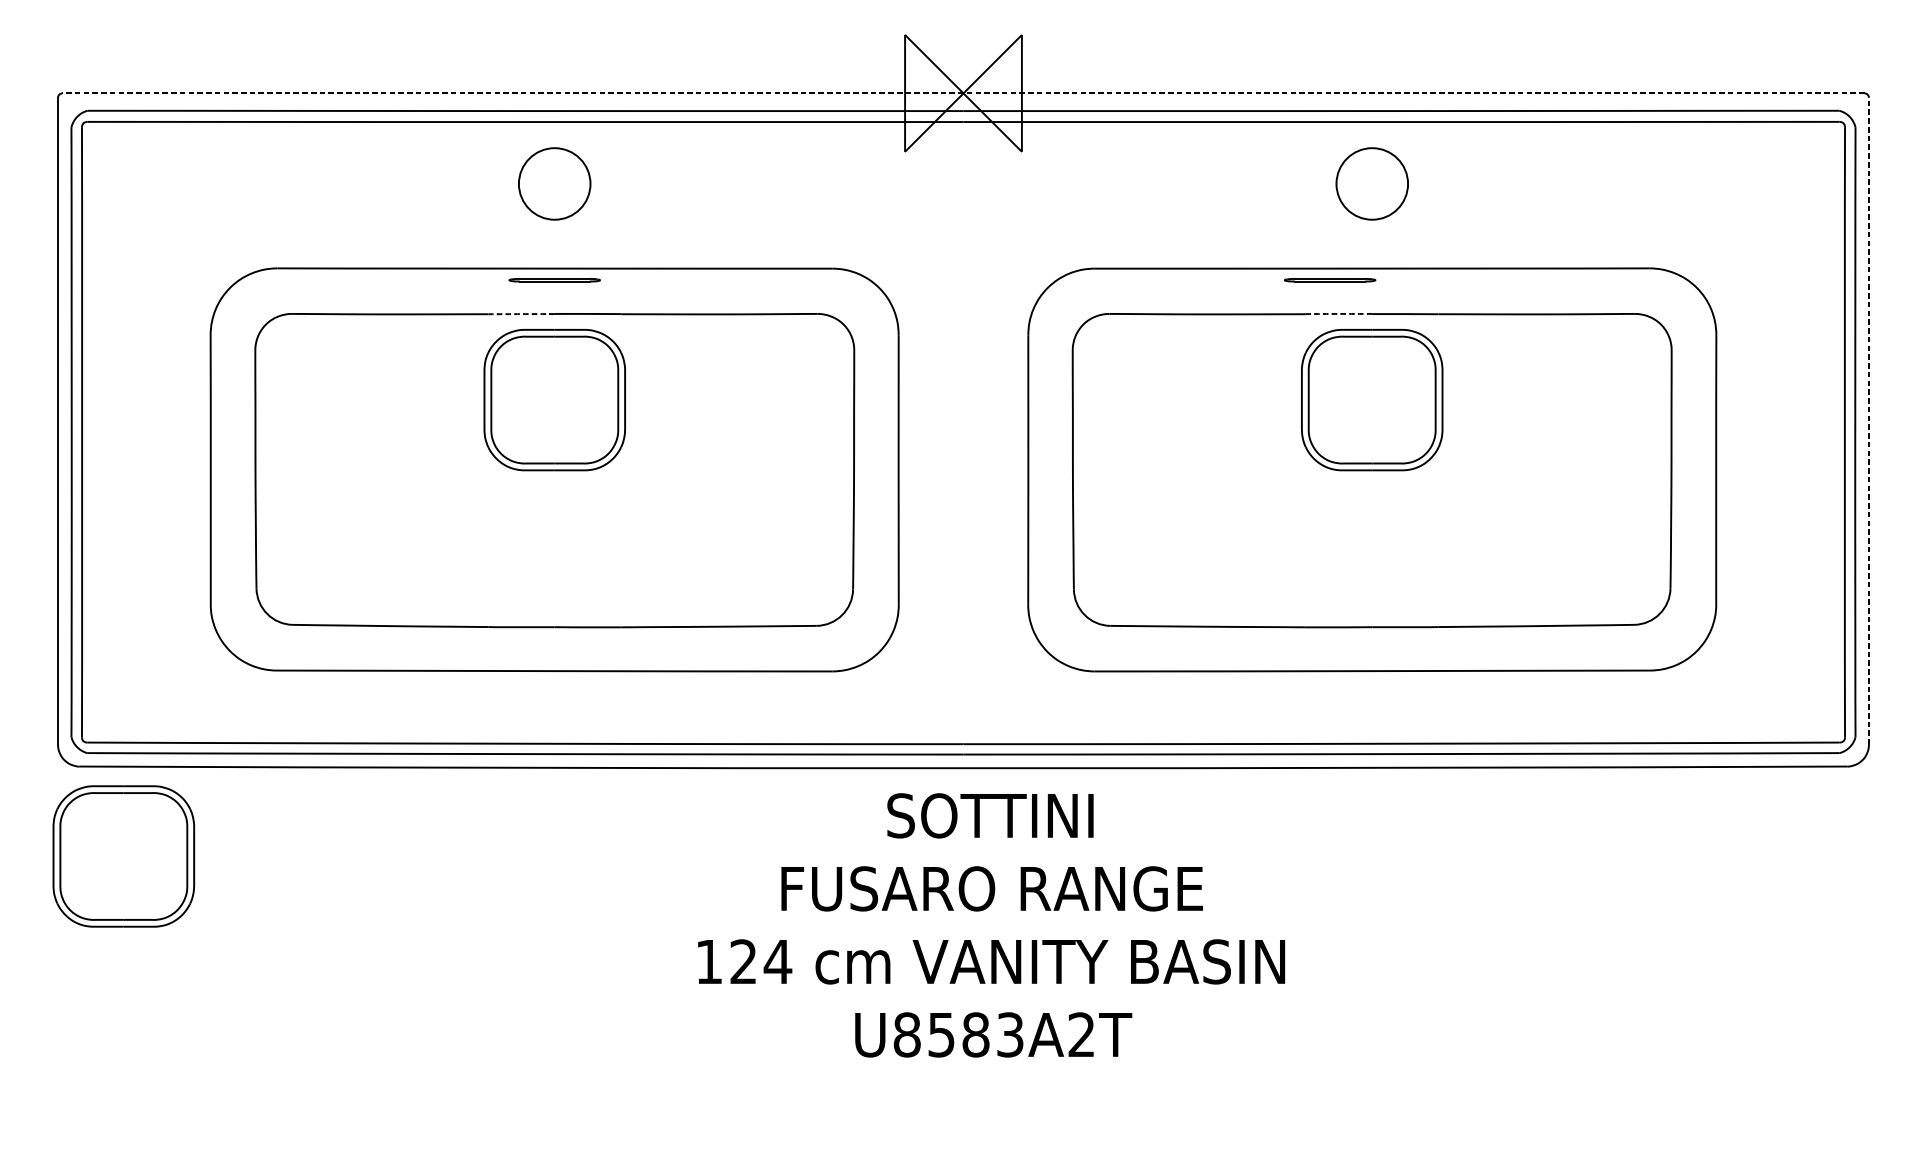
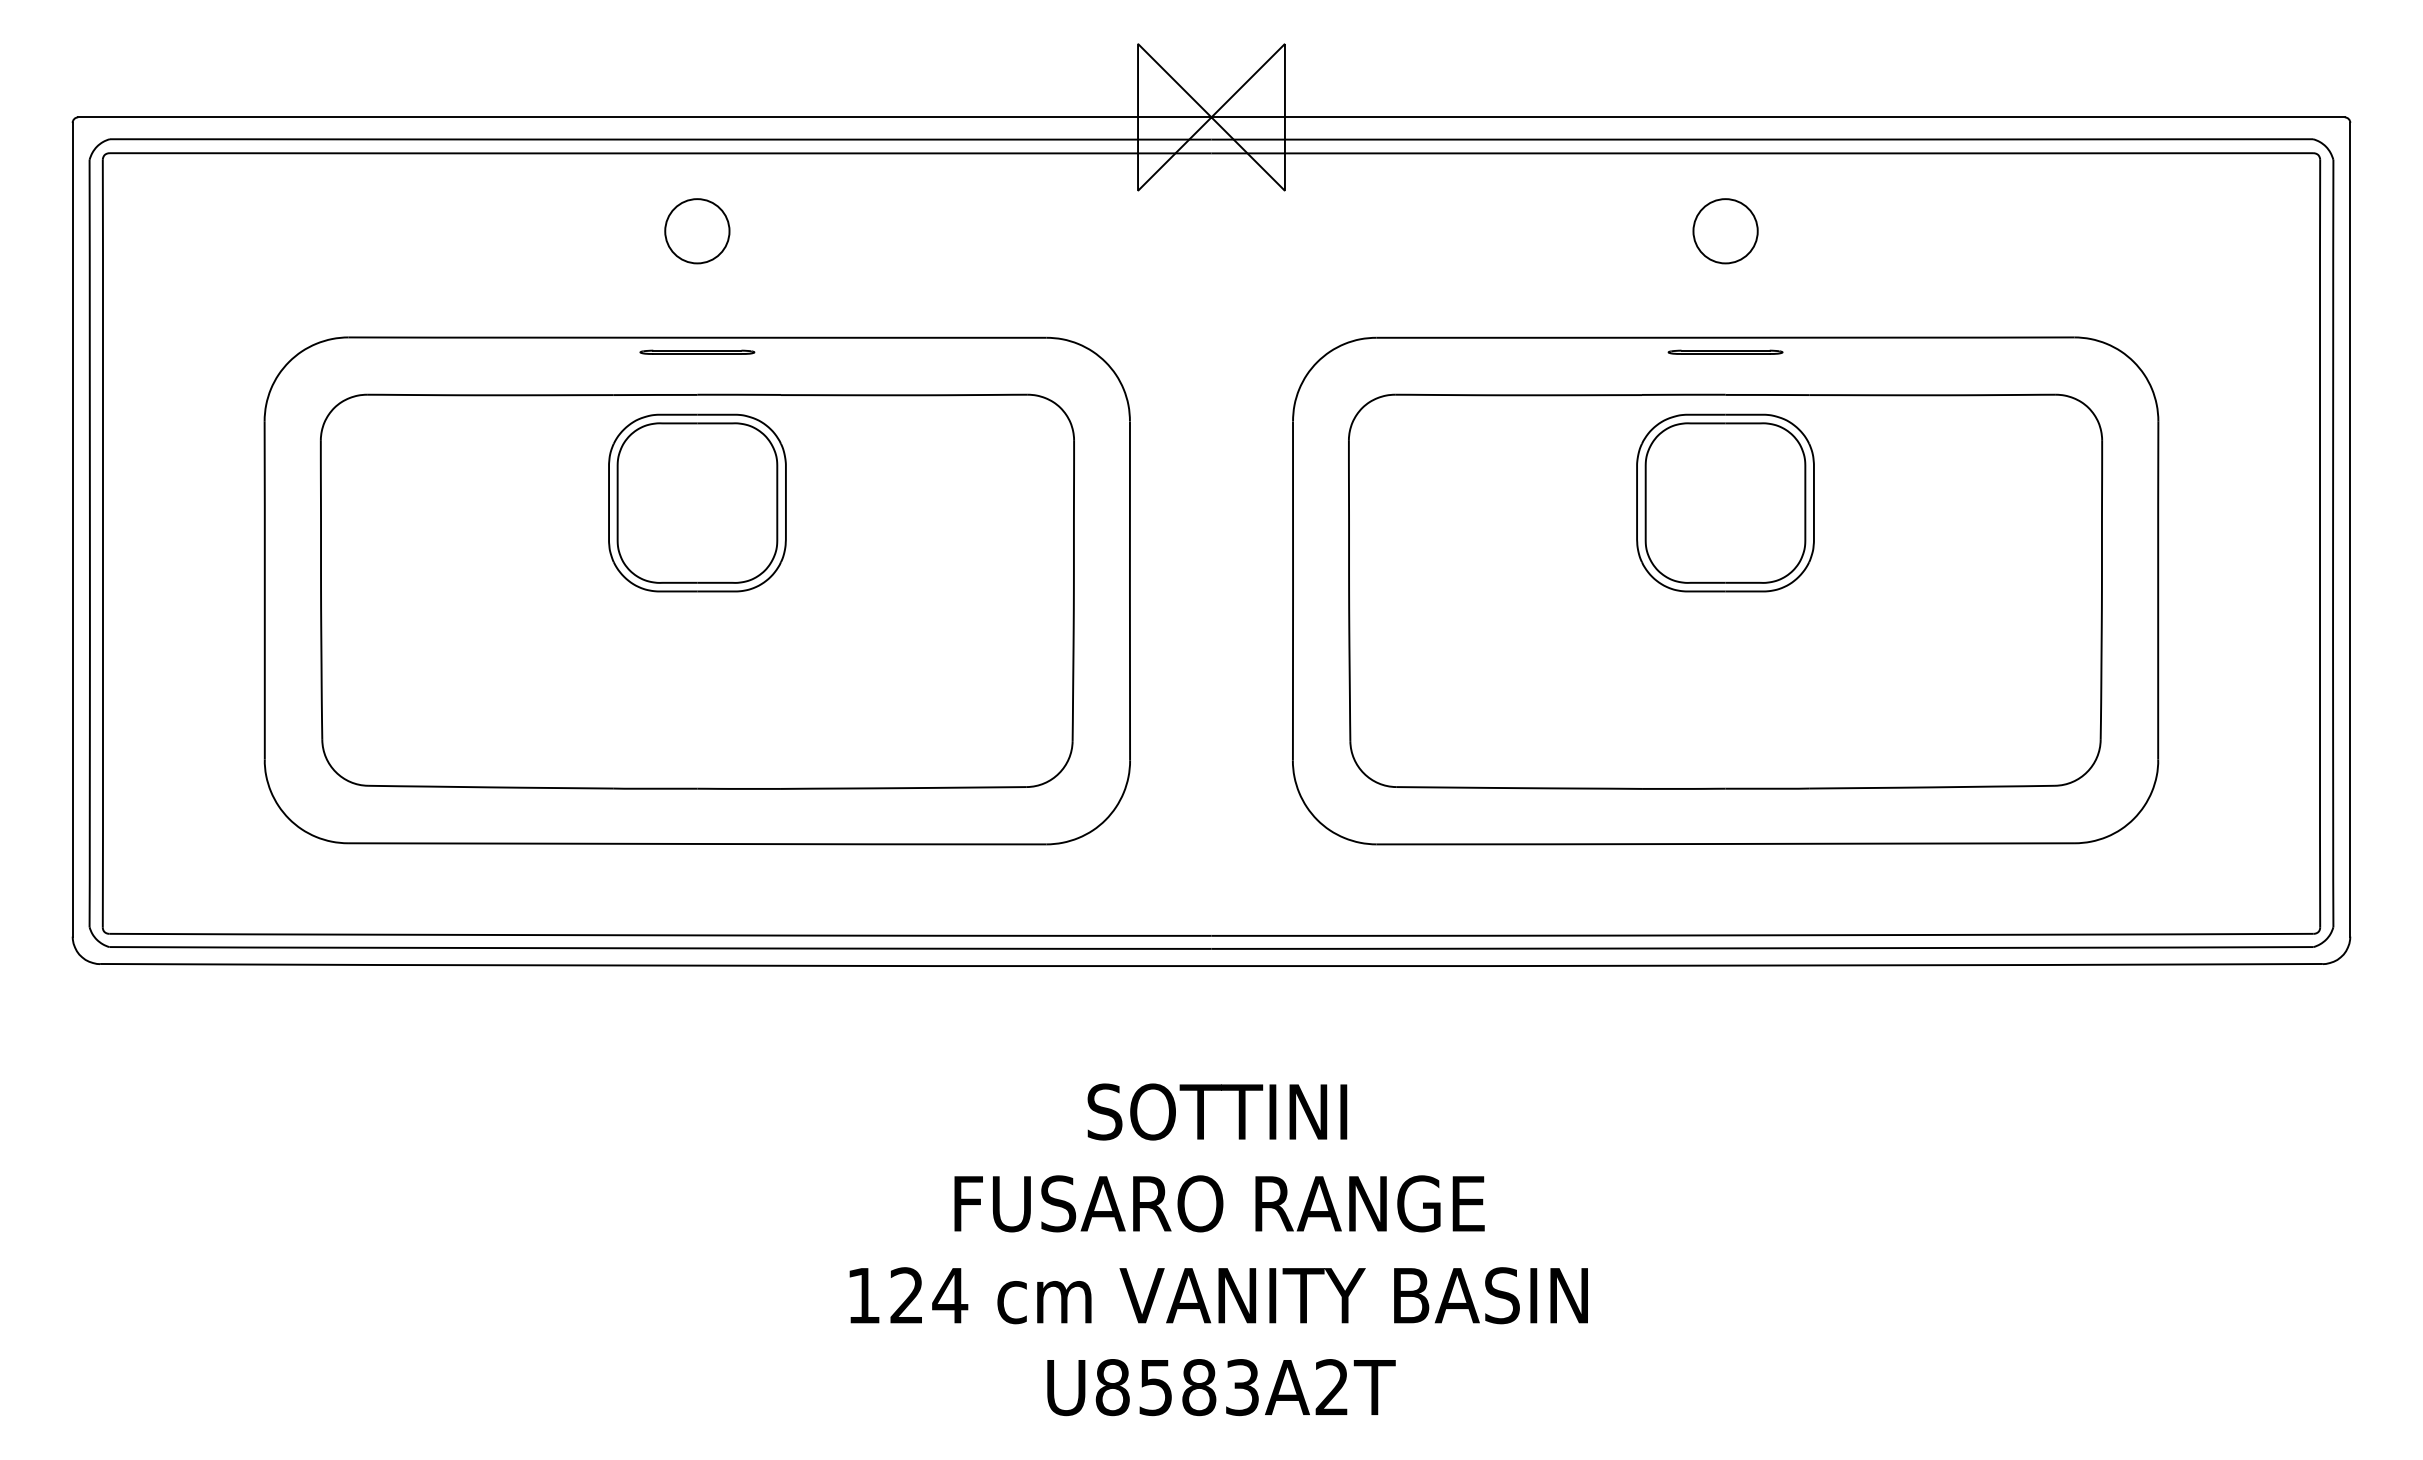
line: (963, 93) -> (1211, 117), dashed -> solid
circle: (554, 184) -> (697, 231), size x0.71
circle: (1372, 184) -> (1725, 231), size x0.71
part: (1330, 279) -> (1725, 351), moved
arc: (521, 313) -> (655, 394), dashed -> solid
arc: (1338, 313) -> (1683, 394), dashed -> solid
line: (1869, 421) -> (2350, 529), dashed -> solid
part: (123, 856) -> (155, 1076), removed
text: (991, 925) -> (1218, 1249), moved

